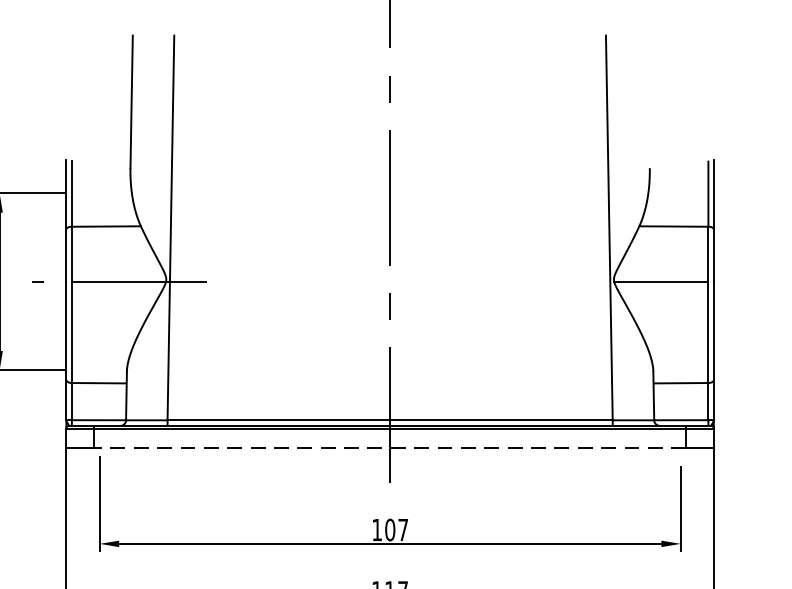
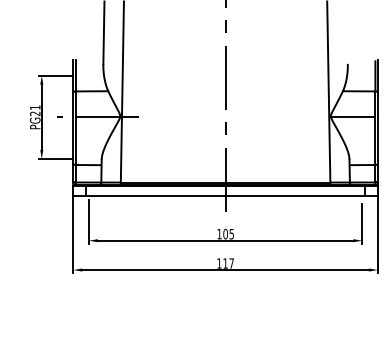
line: (389, 447) -> (225, 195), dashed -> solid
text: (402, 530) -> (231, 234), 107 -> 105

